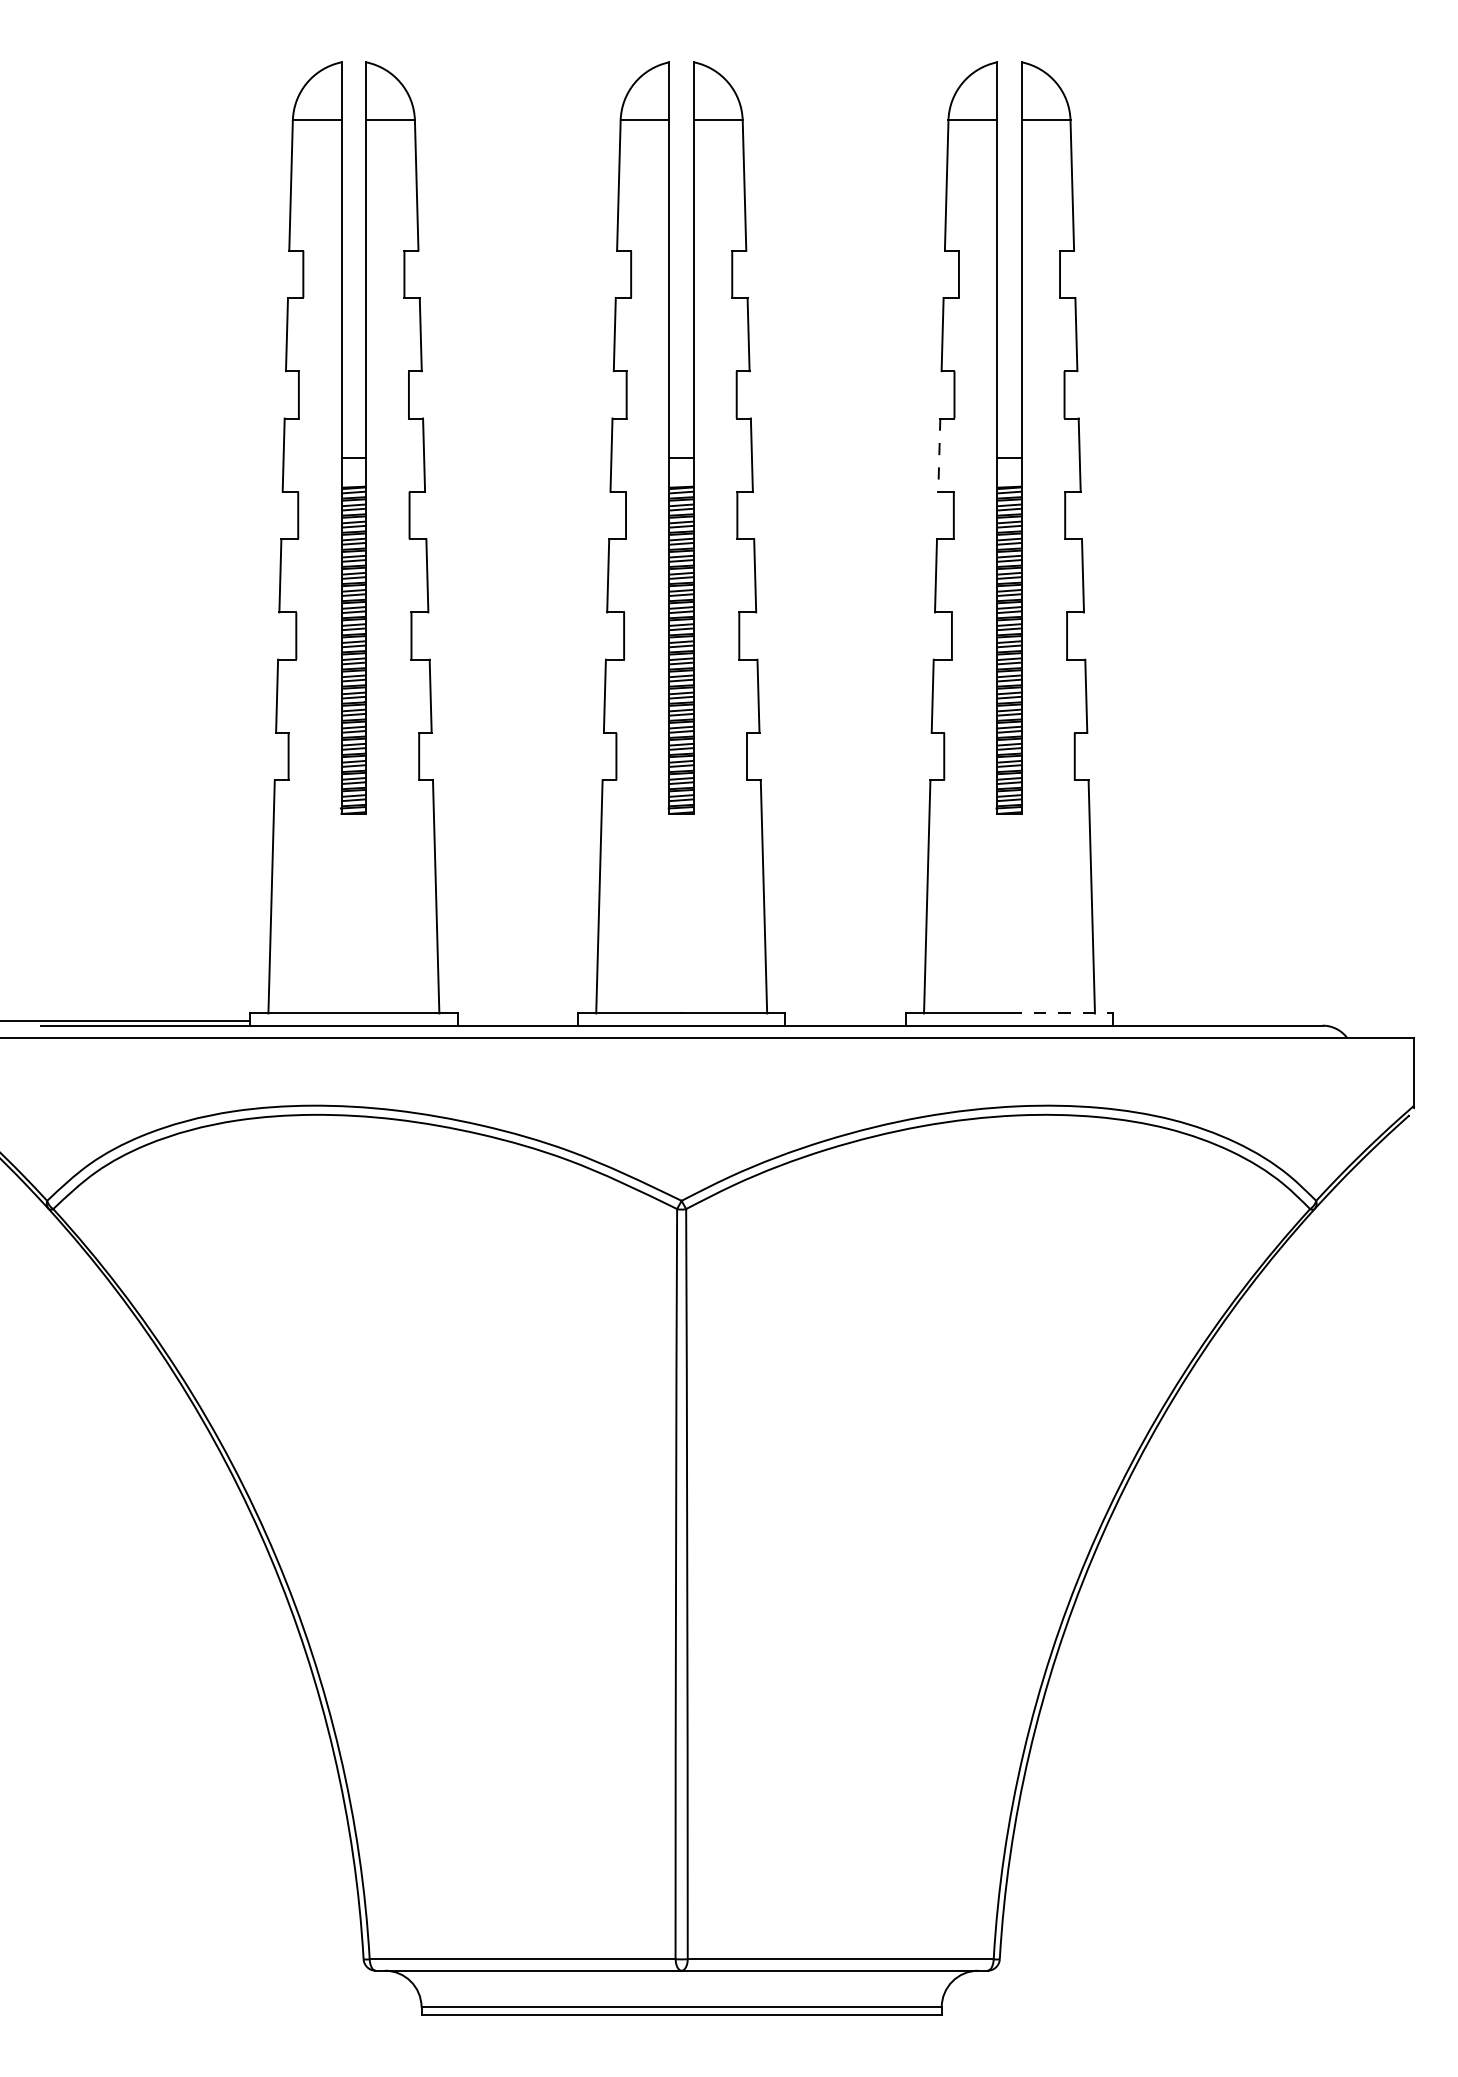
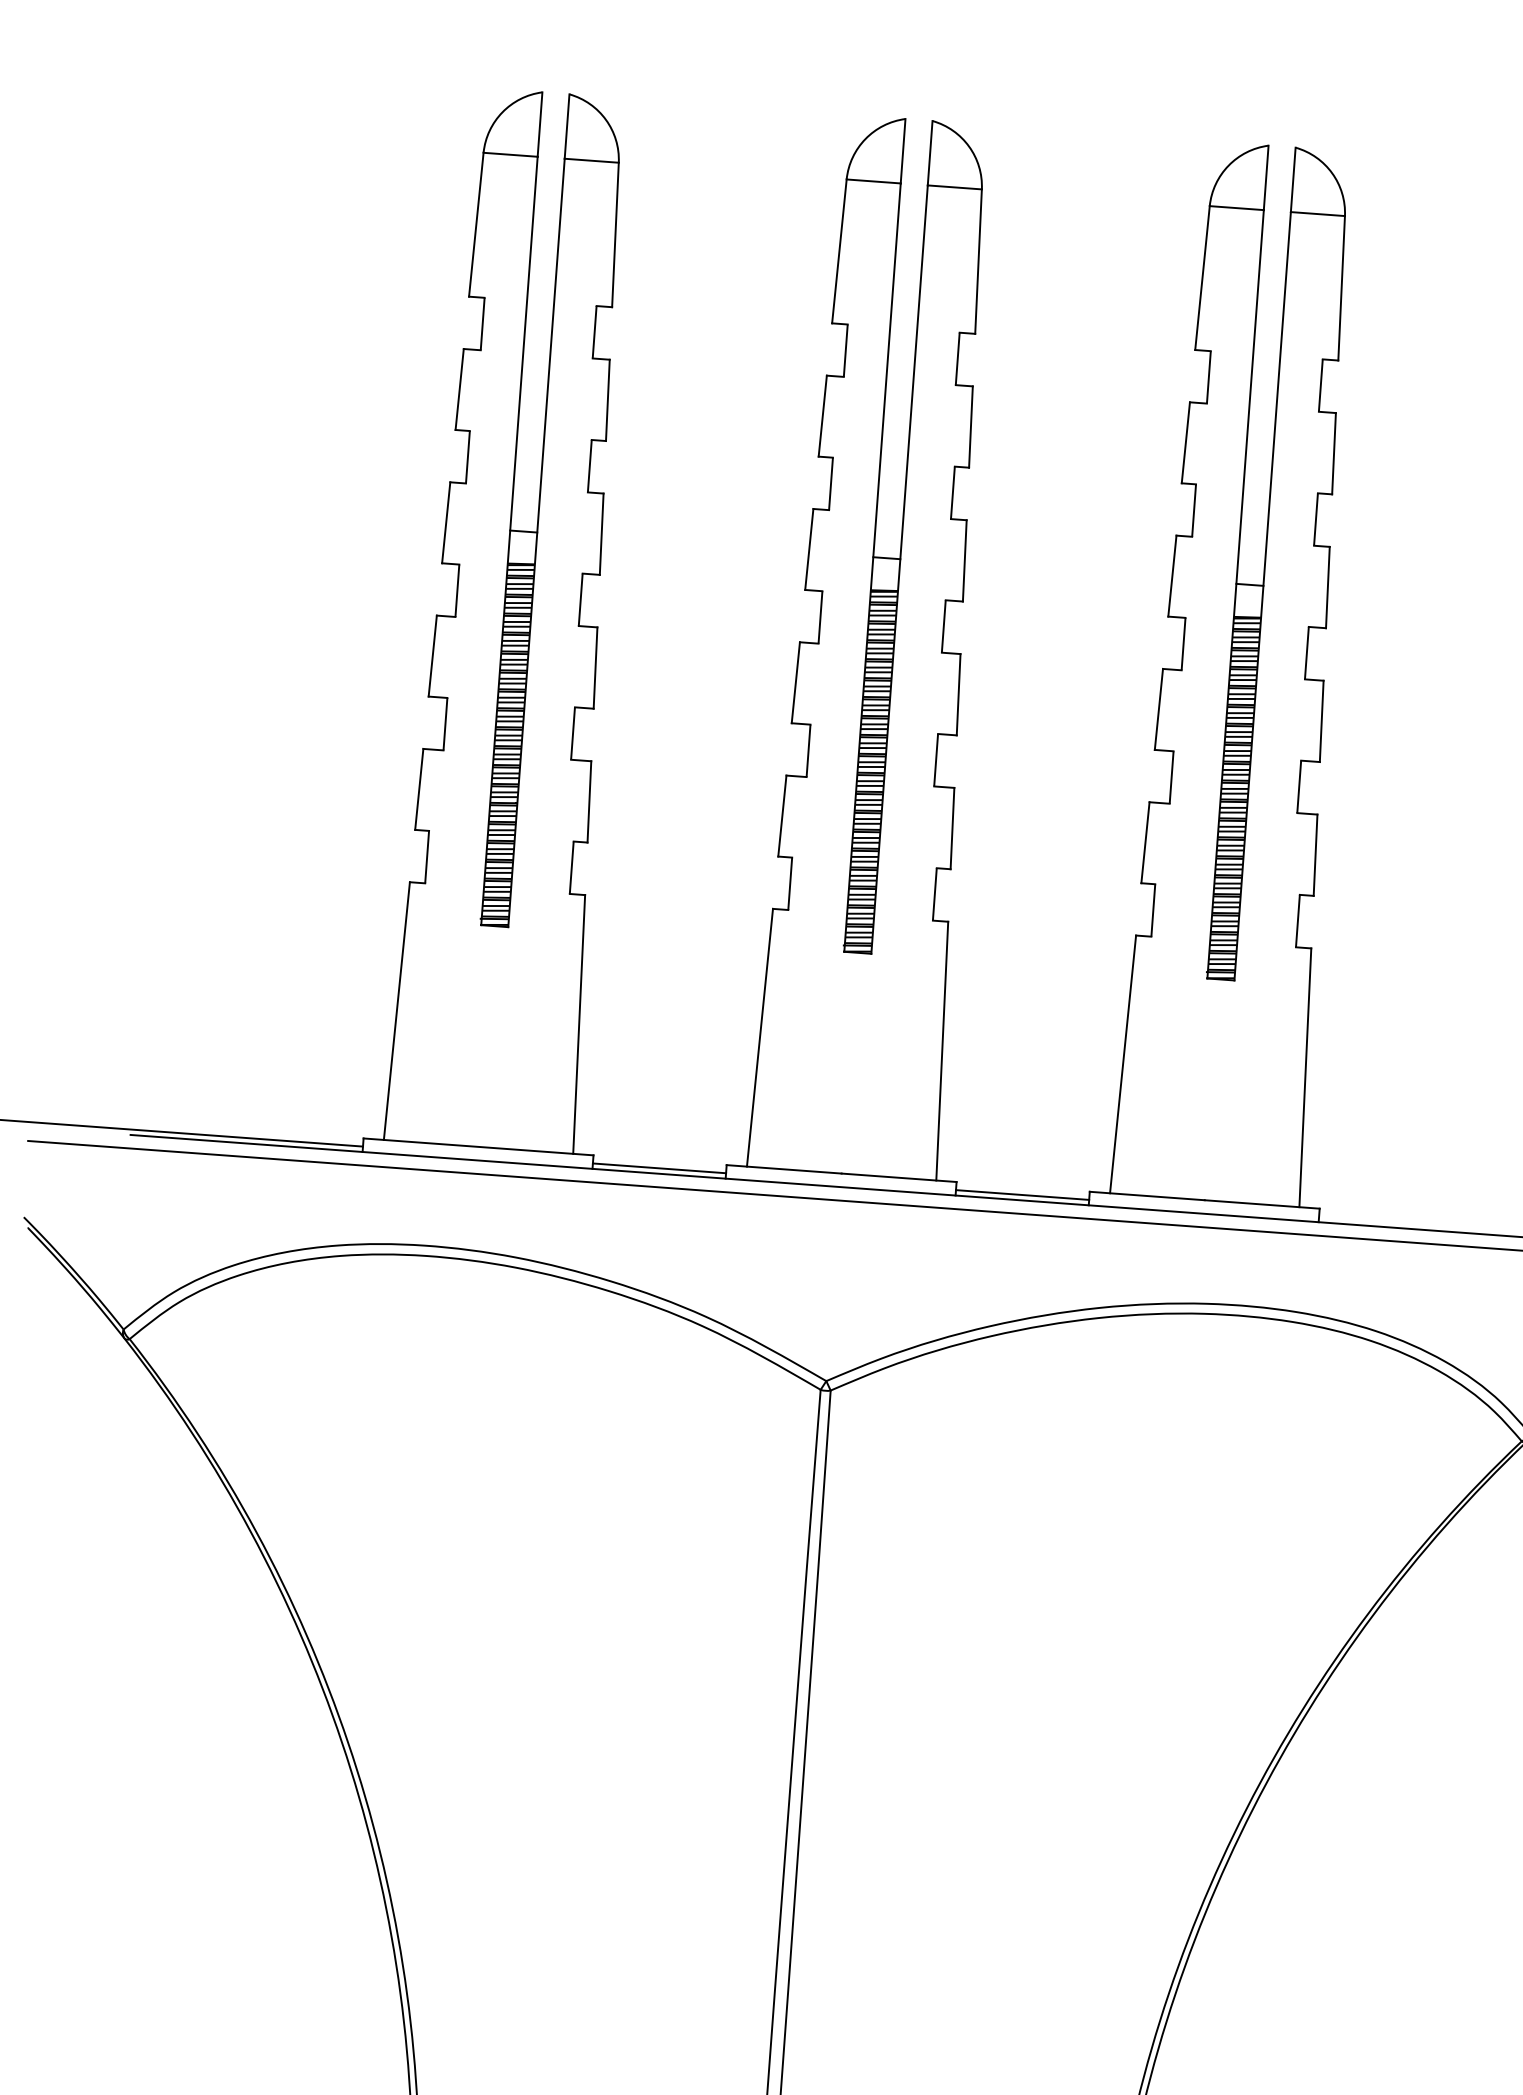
line: (939, 455) -> (1172, 576), dashed -> solid
line: (1061, 1013) -> (1262, 1204), dashed -> solid
line: (517, 1020) -> (659, 1167), added
line: (845, 1020) -> (1022, 1194), added

